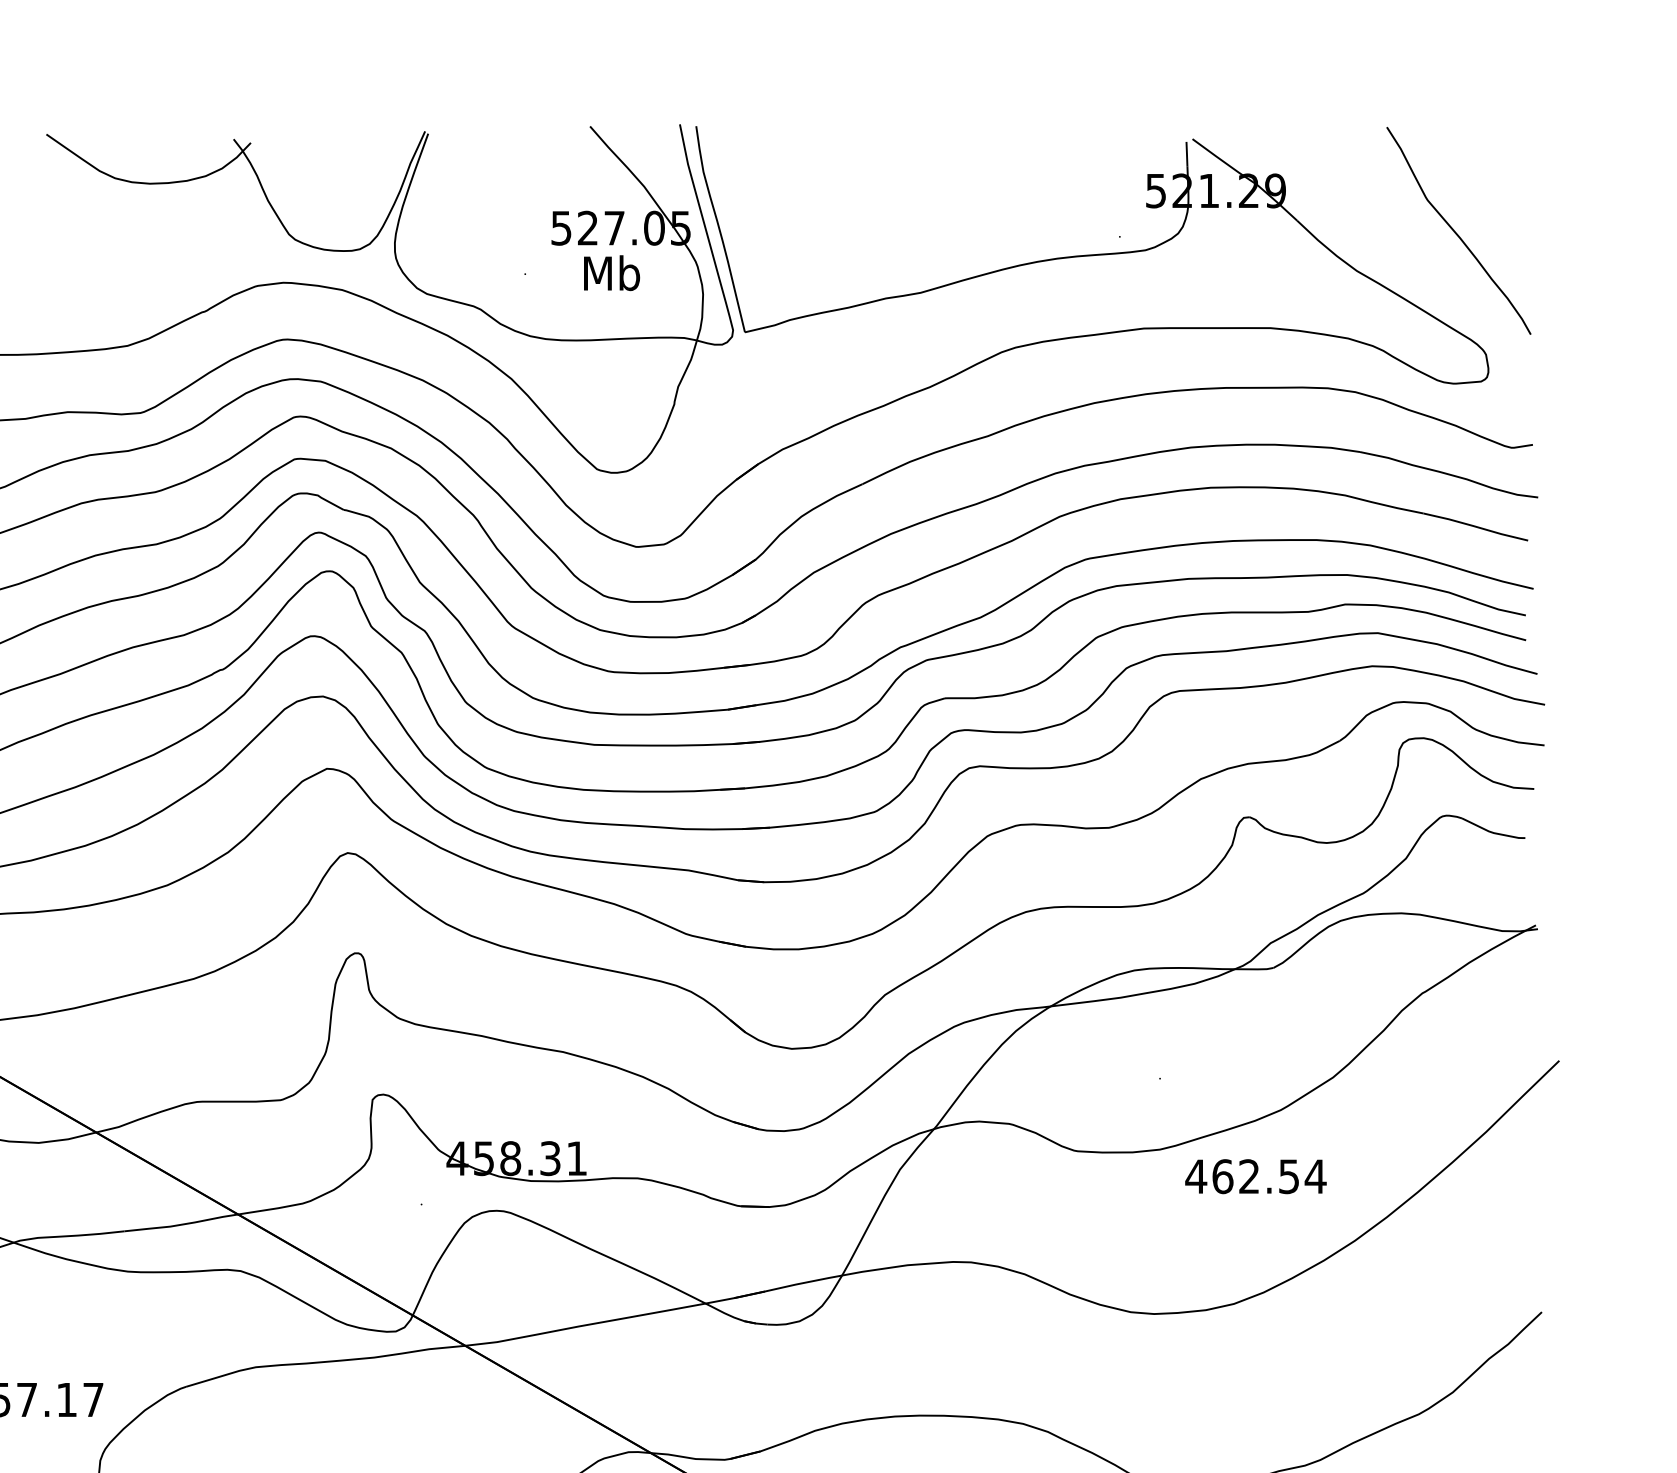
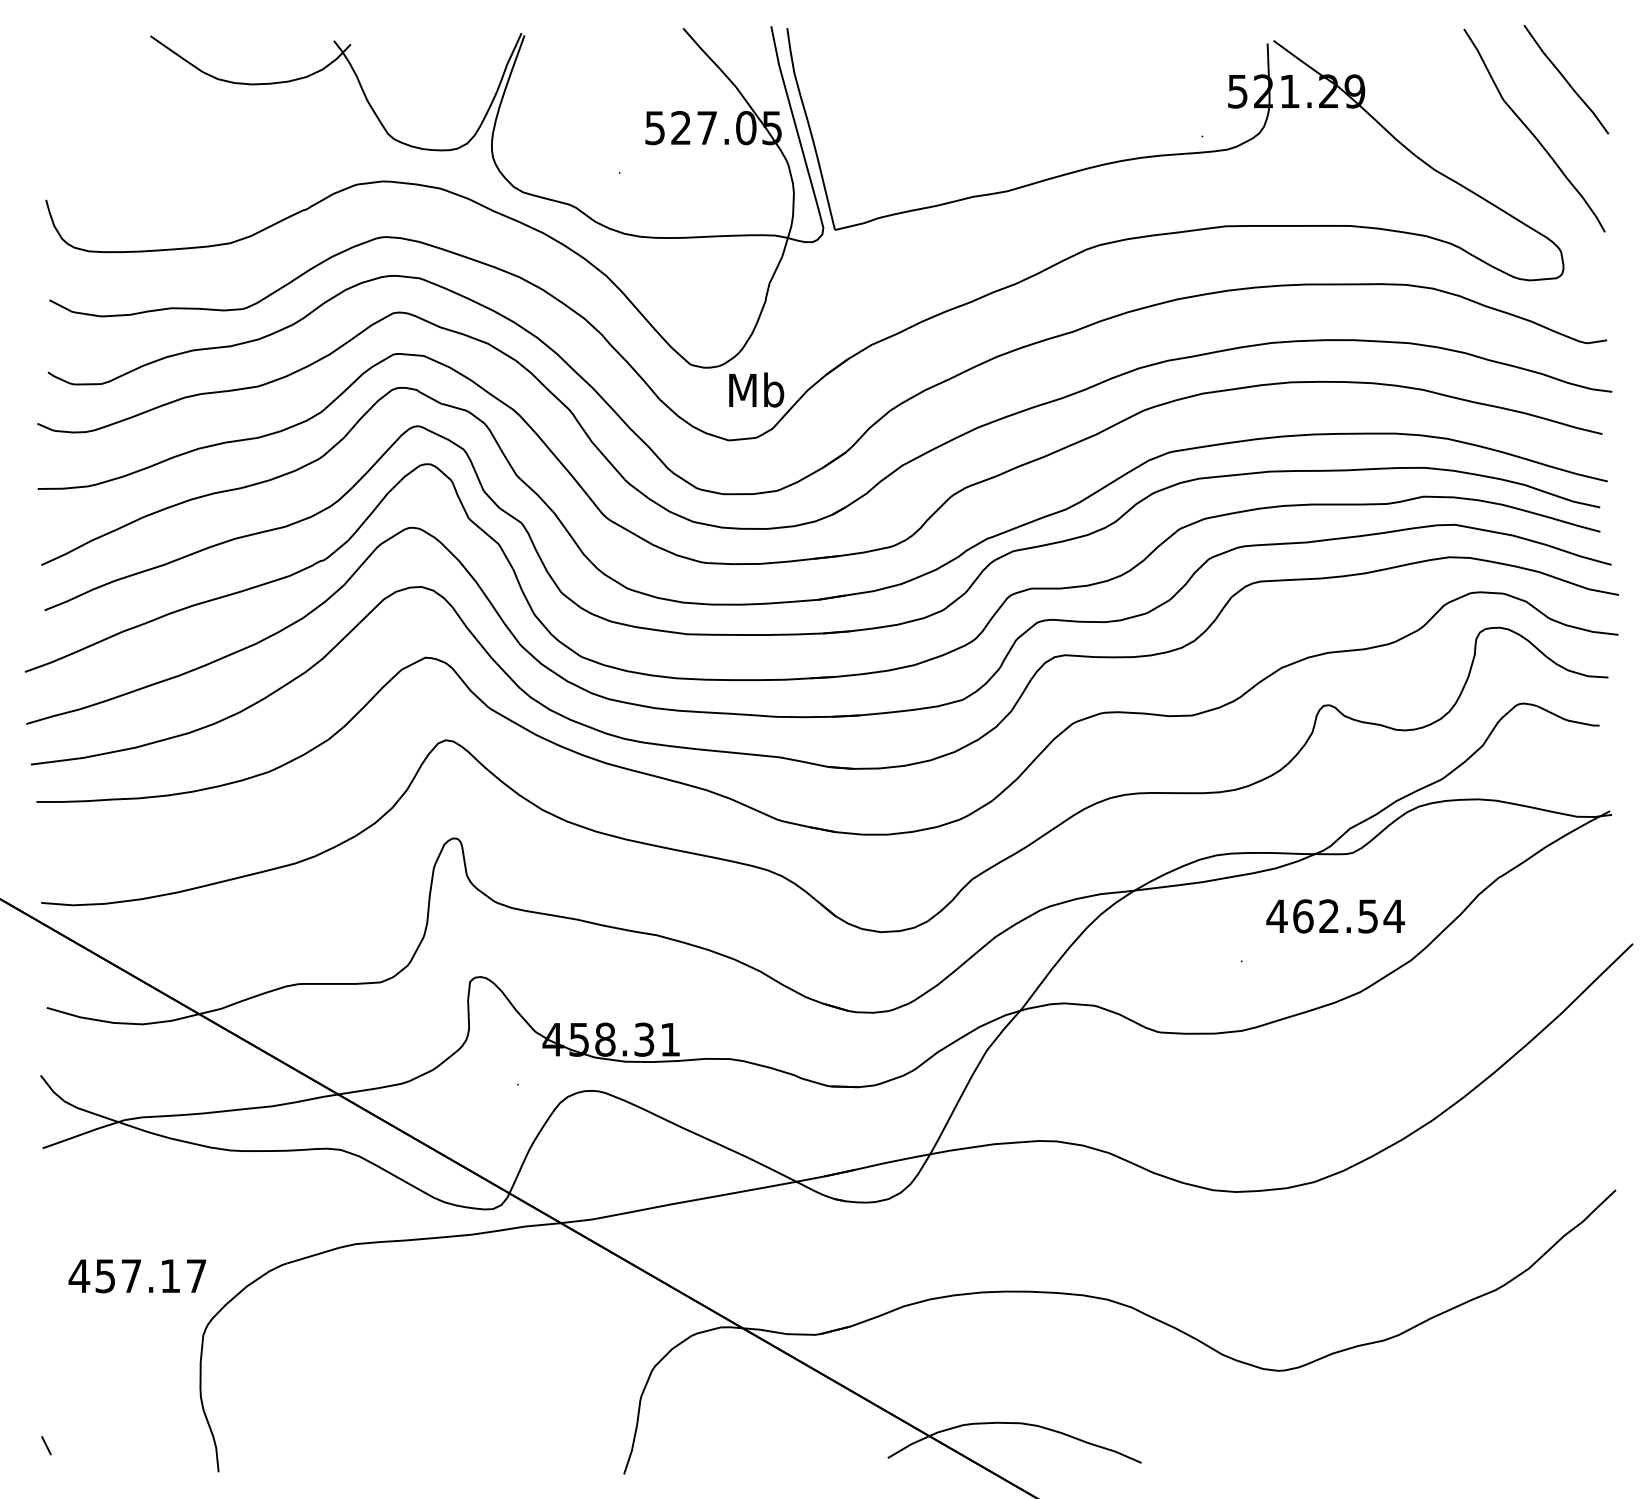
curve: (1491, 178) -> (1566, 79), added
text: (611, 272) -> (756, 389), moved
text: (1255, 1176) -> (1335, 916), moved

